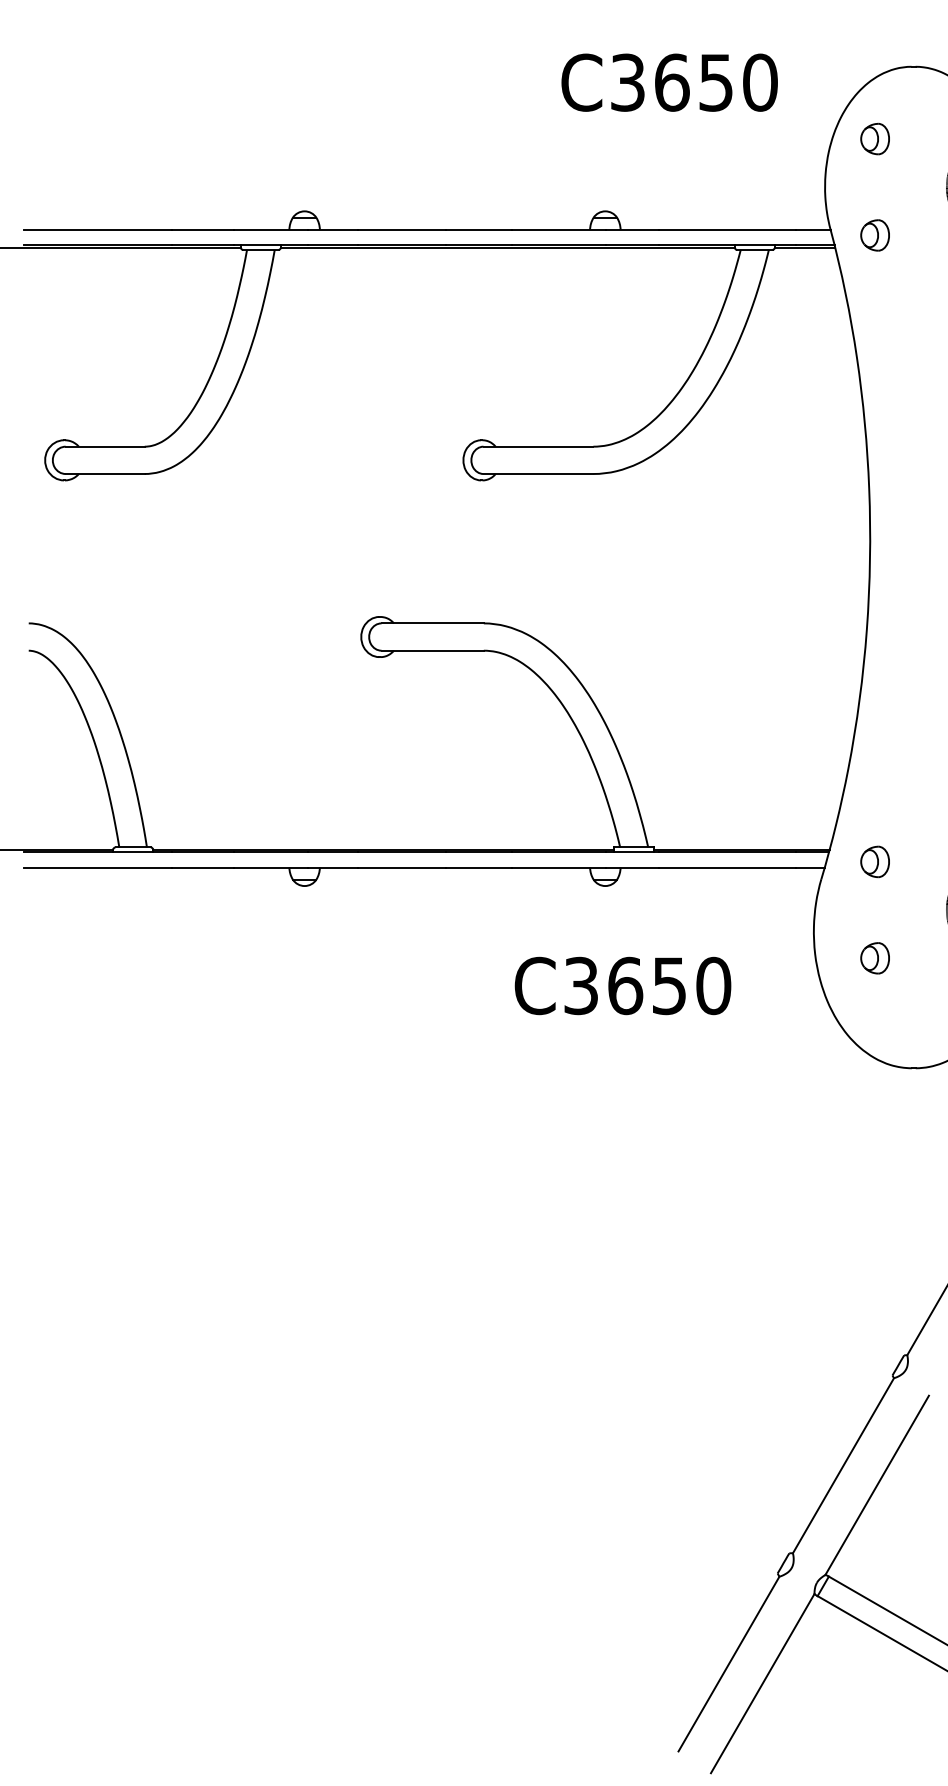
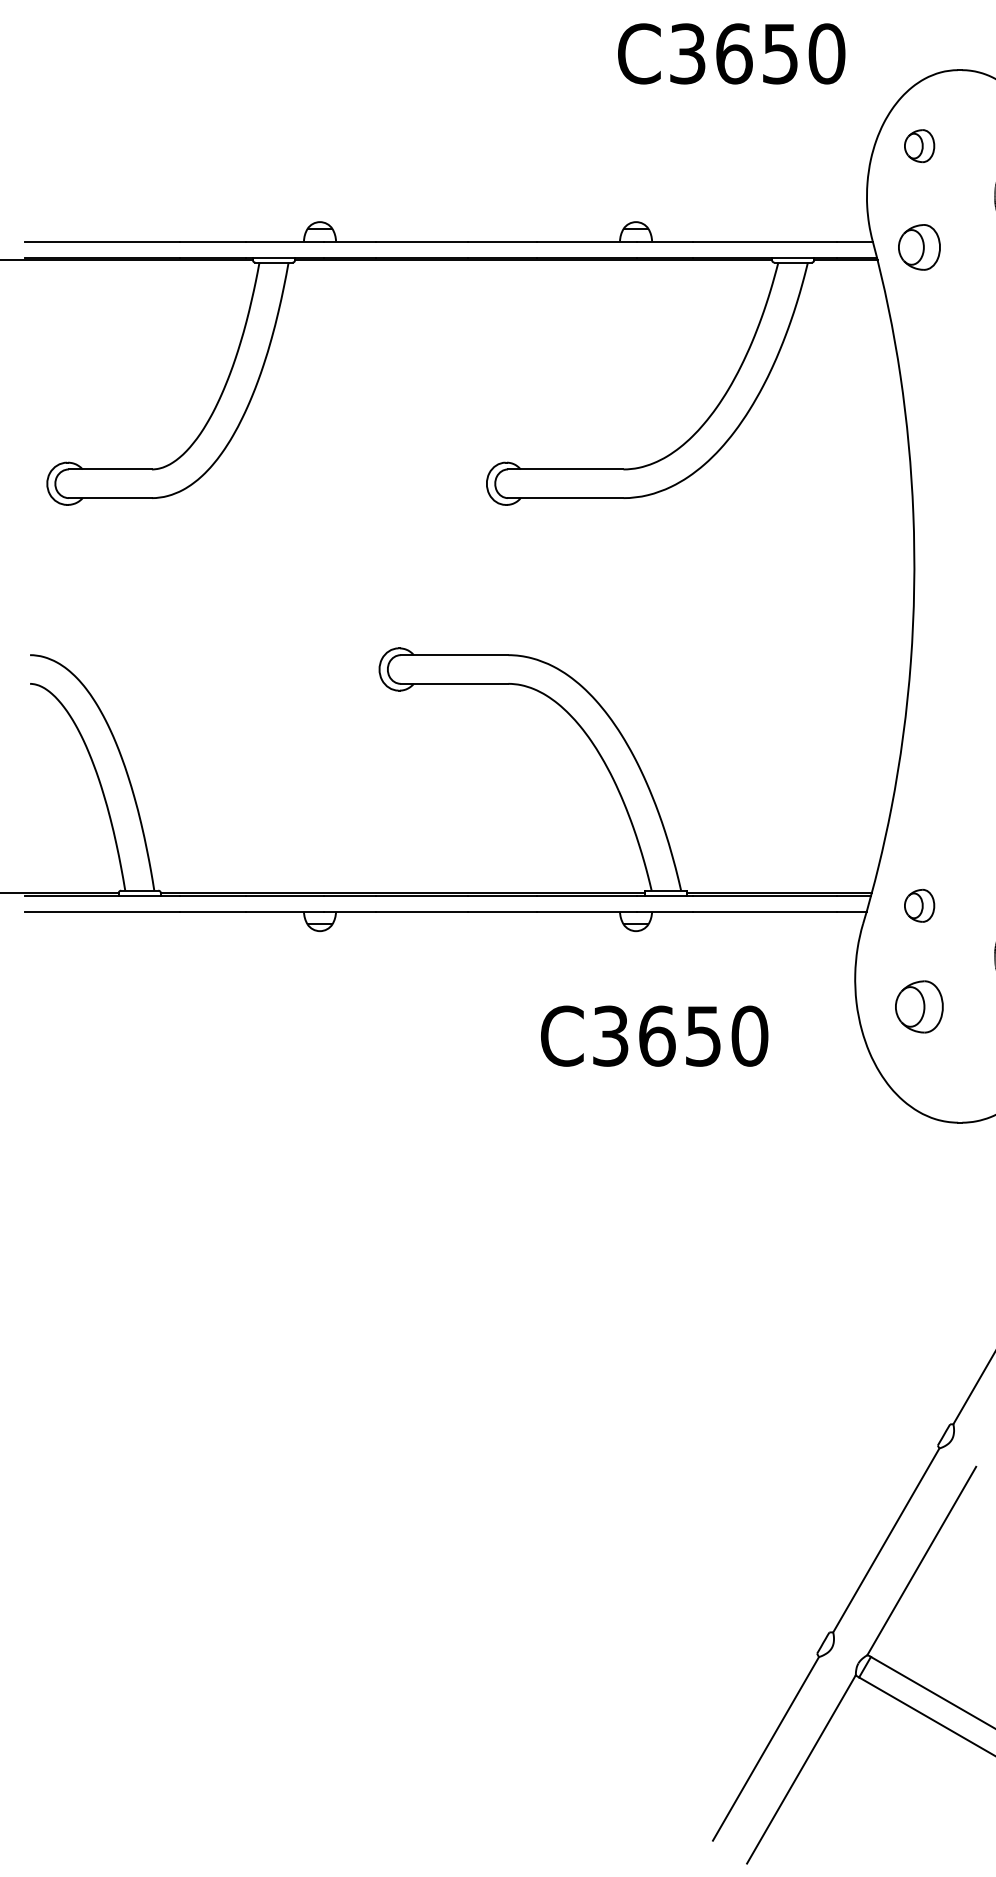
text: (669, 82) -> (731, 53), moved
part: (875, 235) -> (919, 247), size x1.4
part: (875, 958) -> (919, 1007), size x1.6

